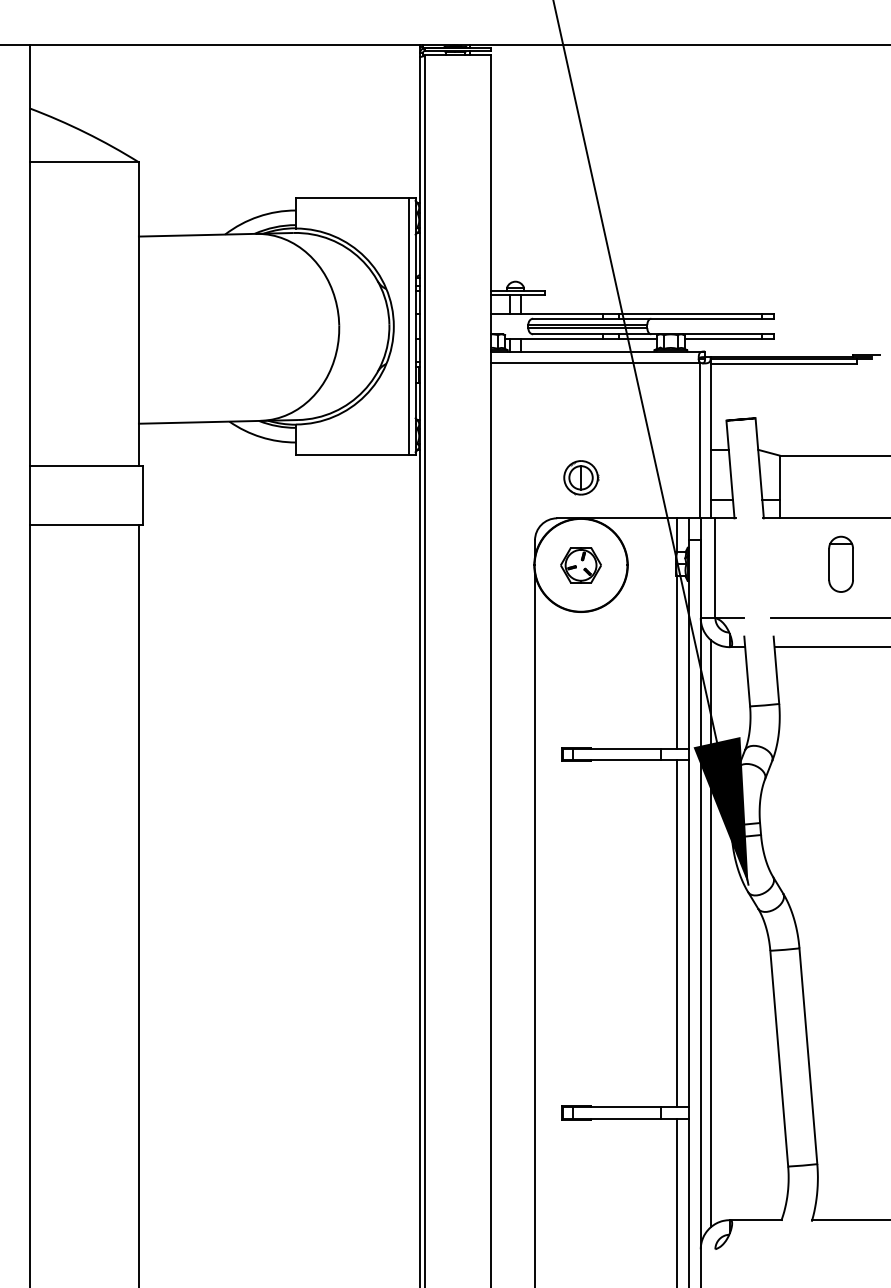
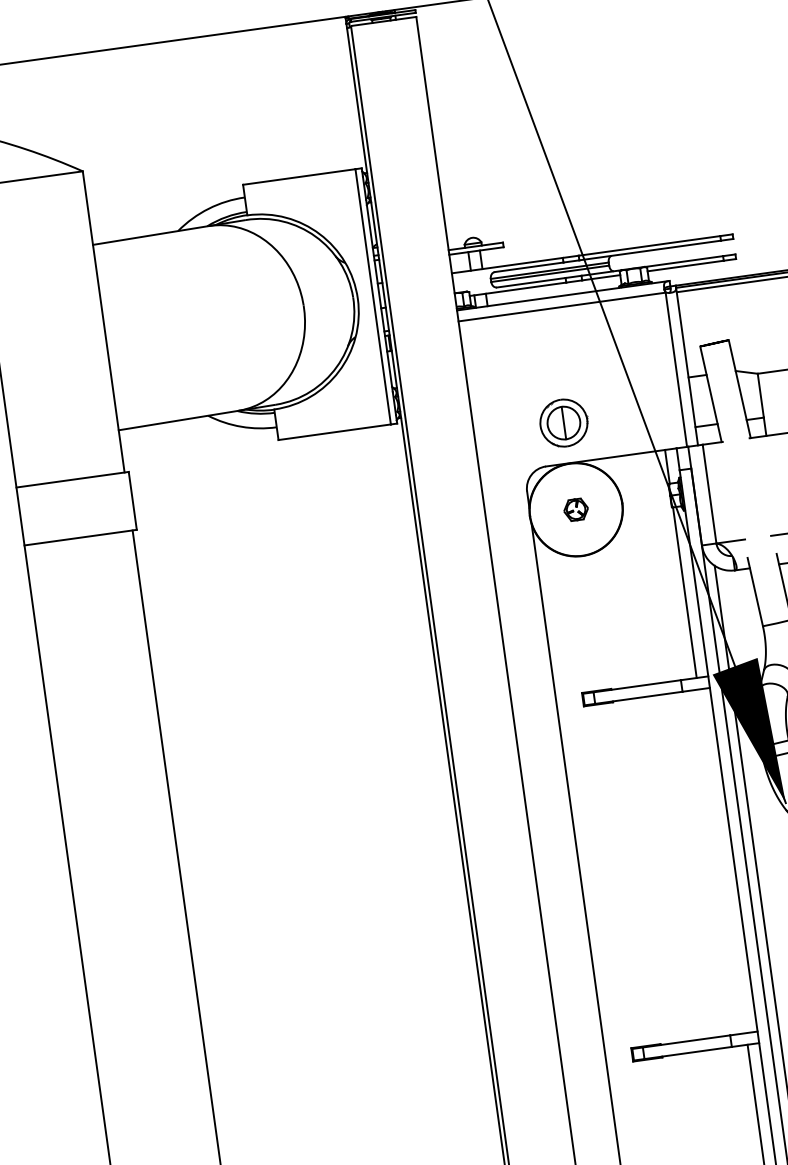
part: (581, 477) -> (564, 422), size x1.4
part: (580, 565) -> (575, 510), size x0.6
line: (677, 933) -> (722, 861), removed

